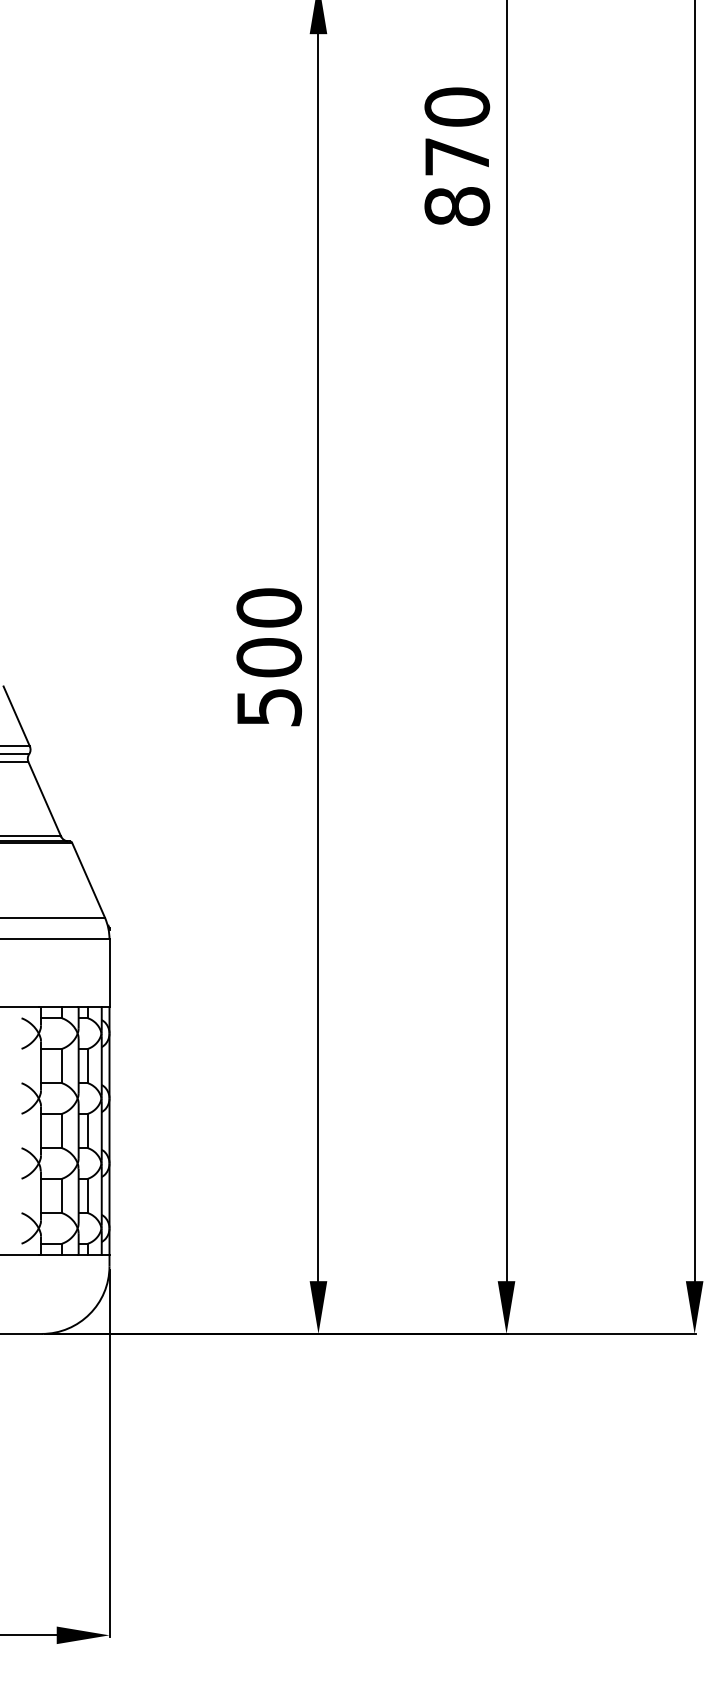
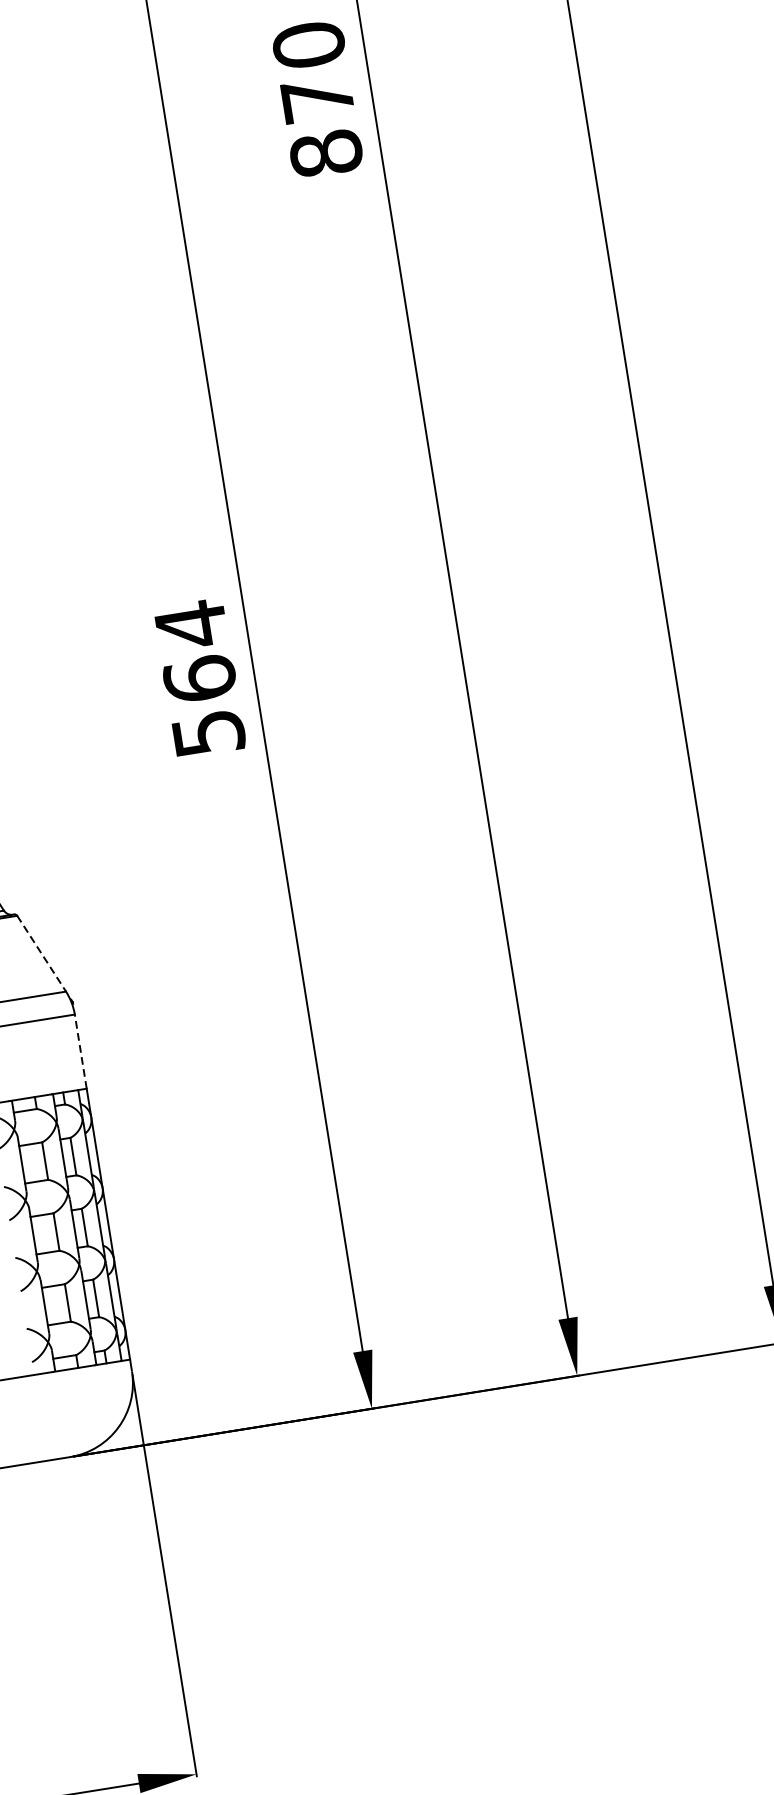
text: (268, 632) -> (194, 651), 500 -> 564
line: (88, 880) -> (41, 953), solid -> dashed
line: (109, 973) -> (80, 1051), solid -> dashed

